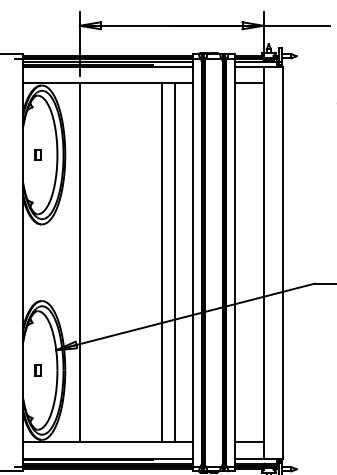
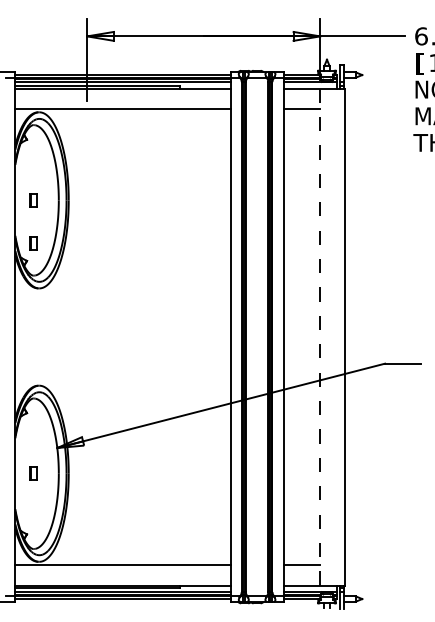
part: (37, 189) -> (33, 243), added
line: (80, 262) -> (87, 336), removed
line: (162, 262) -> (191, 336), removed
line: (175, 262) -> (208, 336), removed
line: (263, 263) -> (320, 337), solid -> dashed

